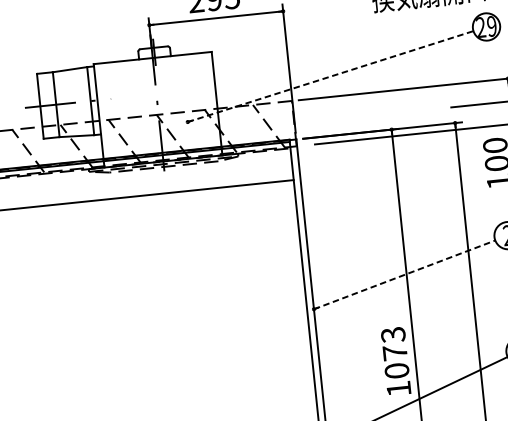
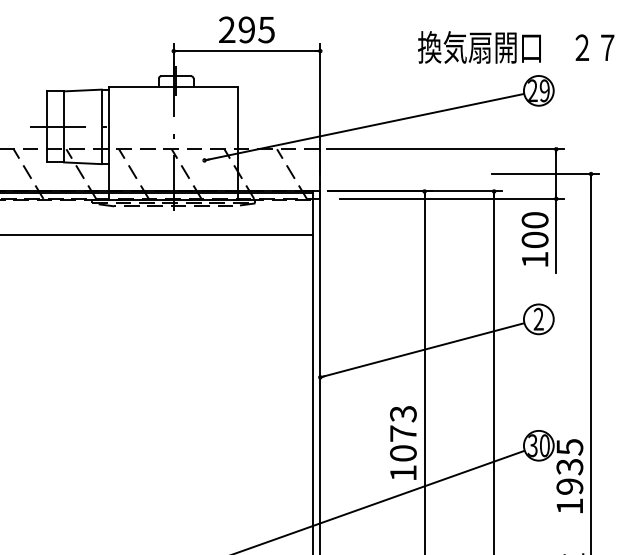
line: (330, 76) -> (364, 127), dashed -> solid
line: (404, 275) -> (422, 350), dashed -> solid

